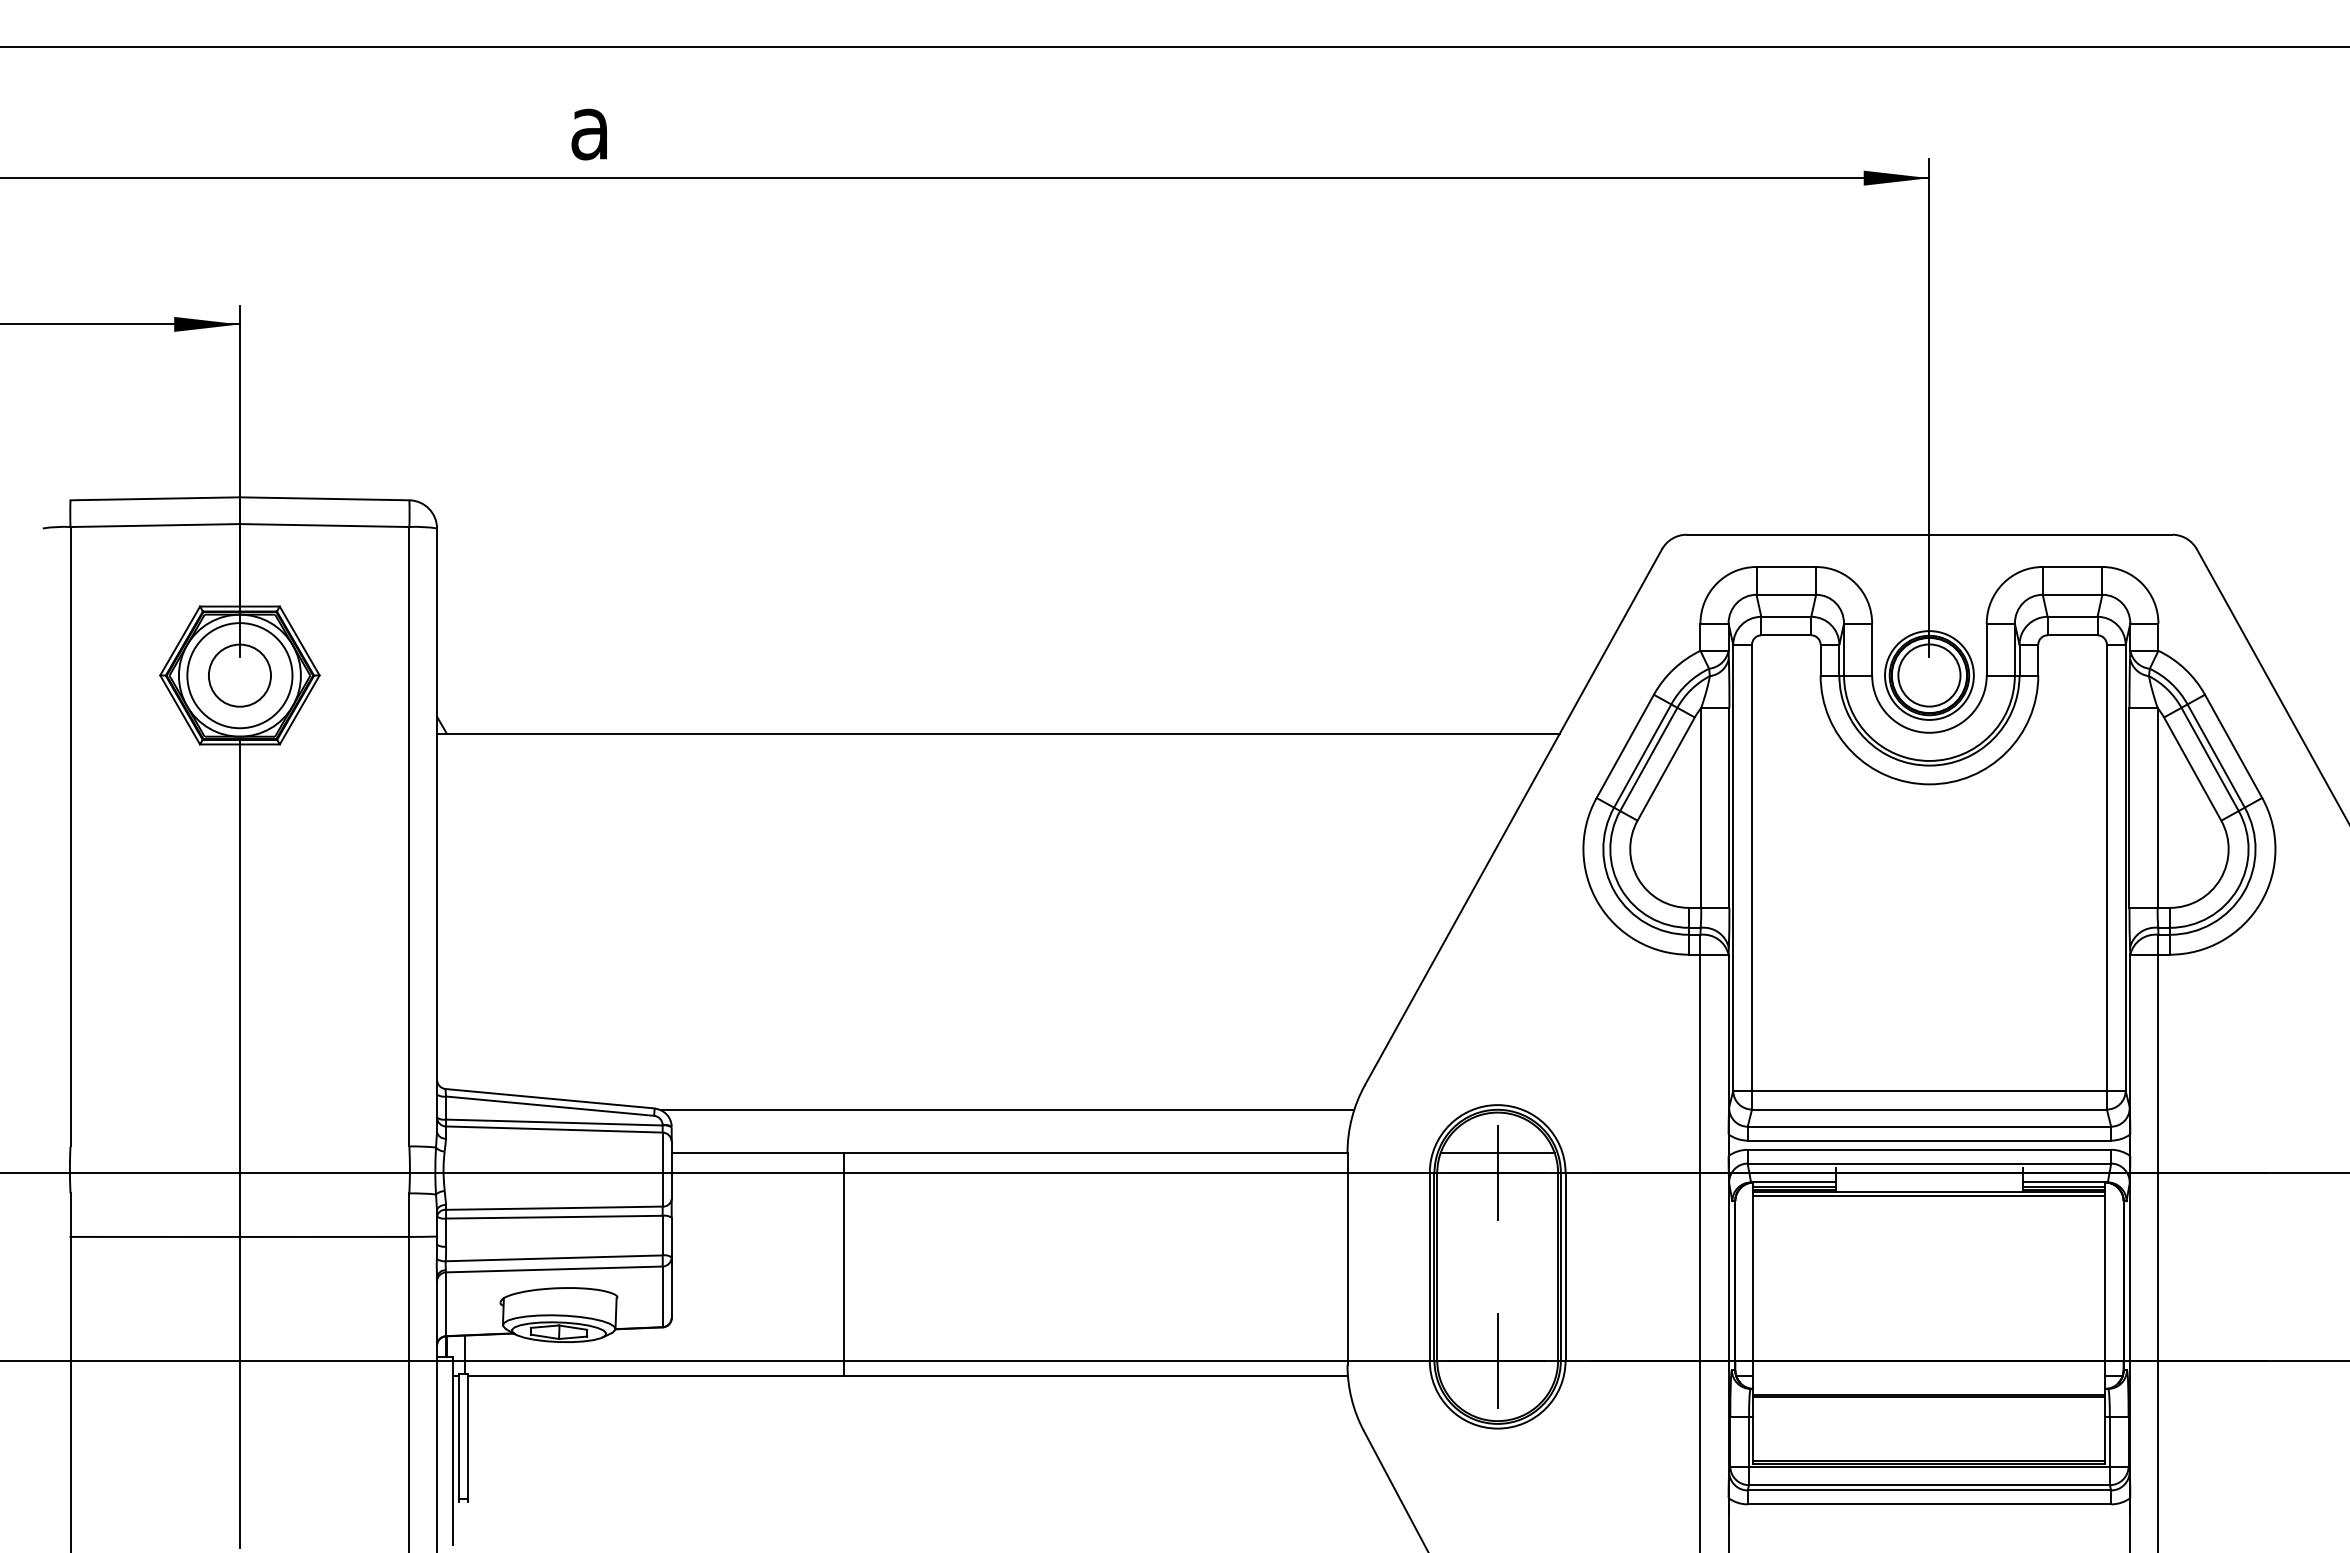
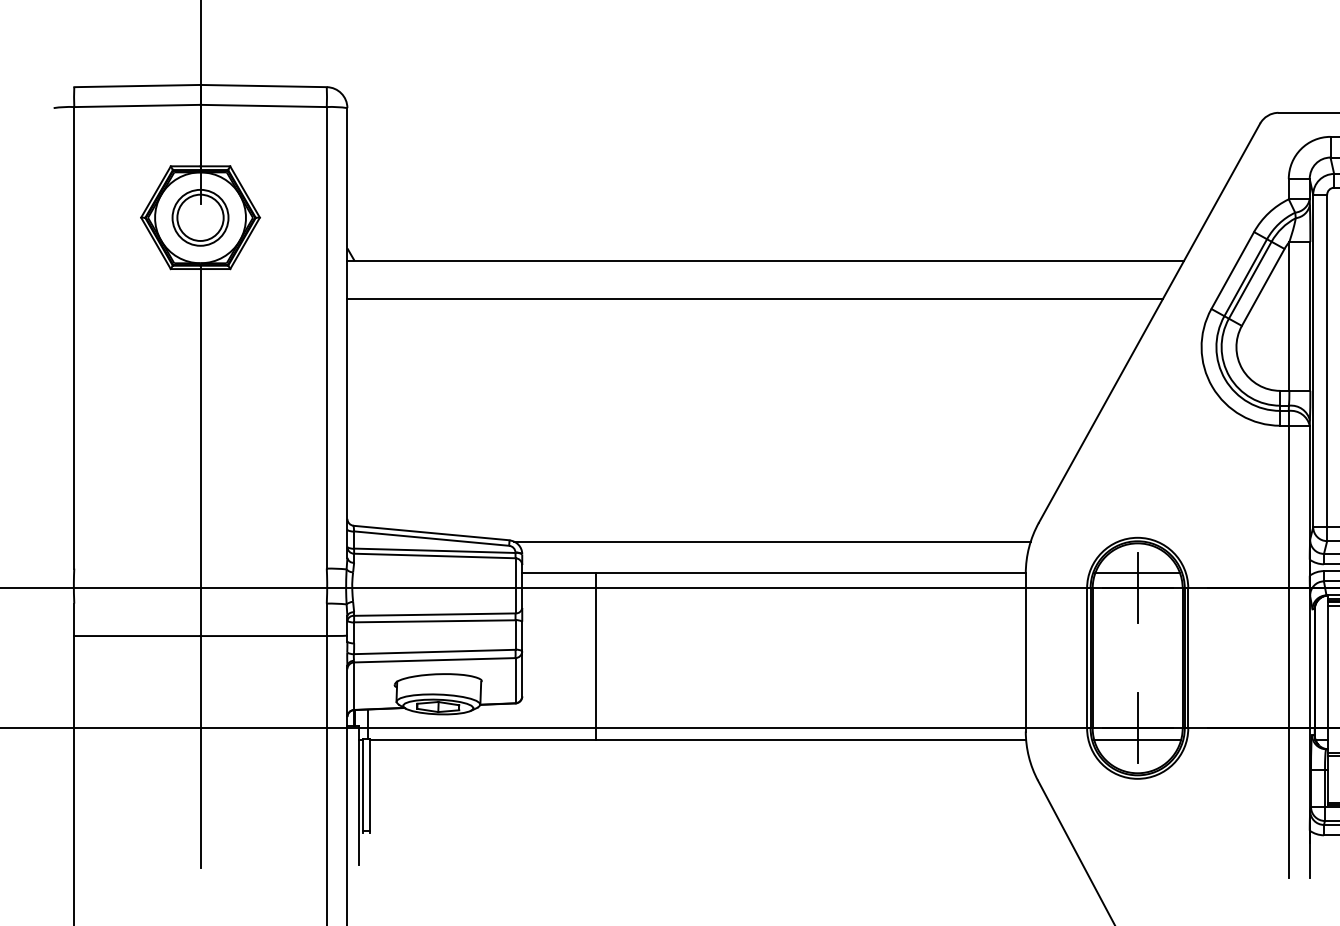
circle: (239, 675) -> (200, 217), size x0.71
line: (984, 785) -> (755, 299), added
line: (844, 1263) -> (595, 655), moved
line: (1497, 1375) -> (1137, 739), added

